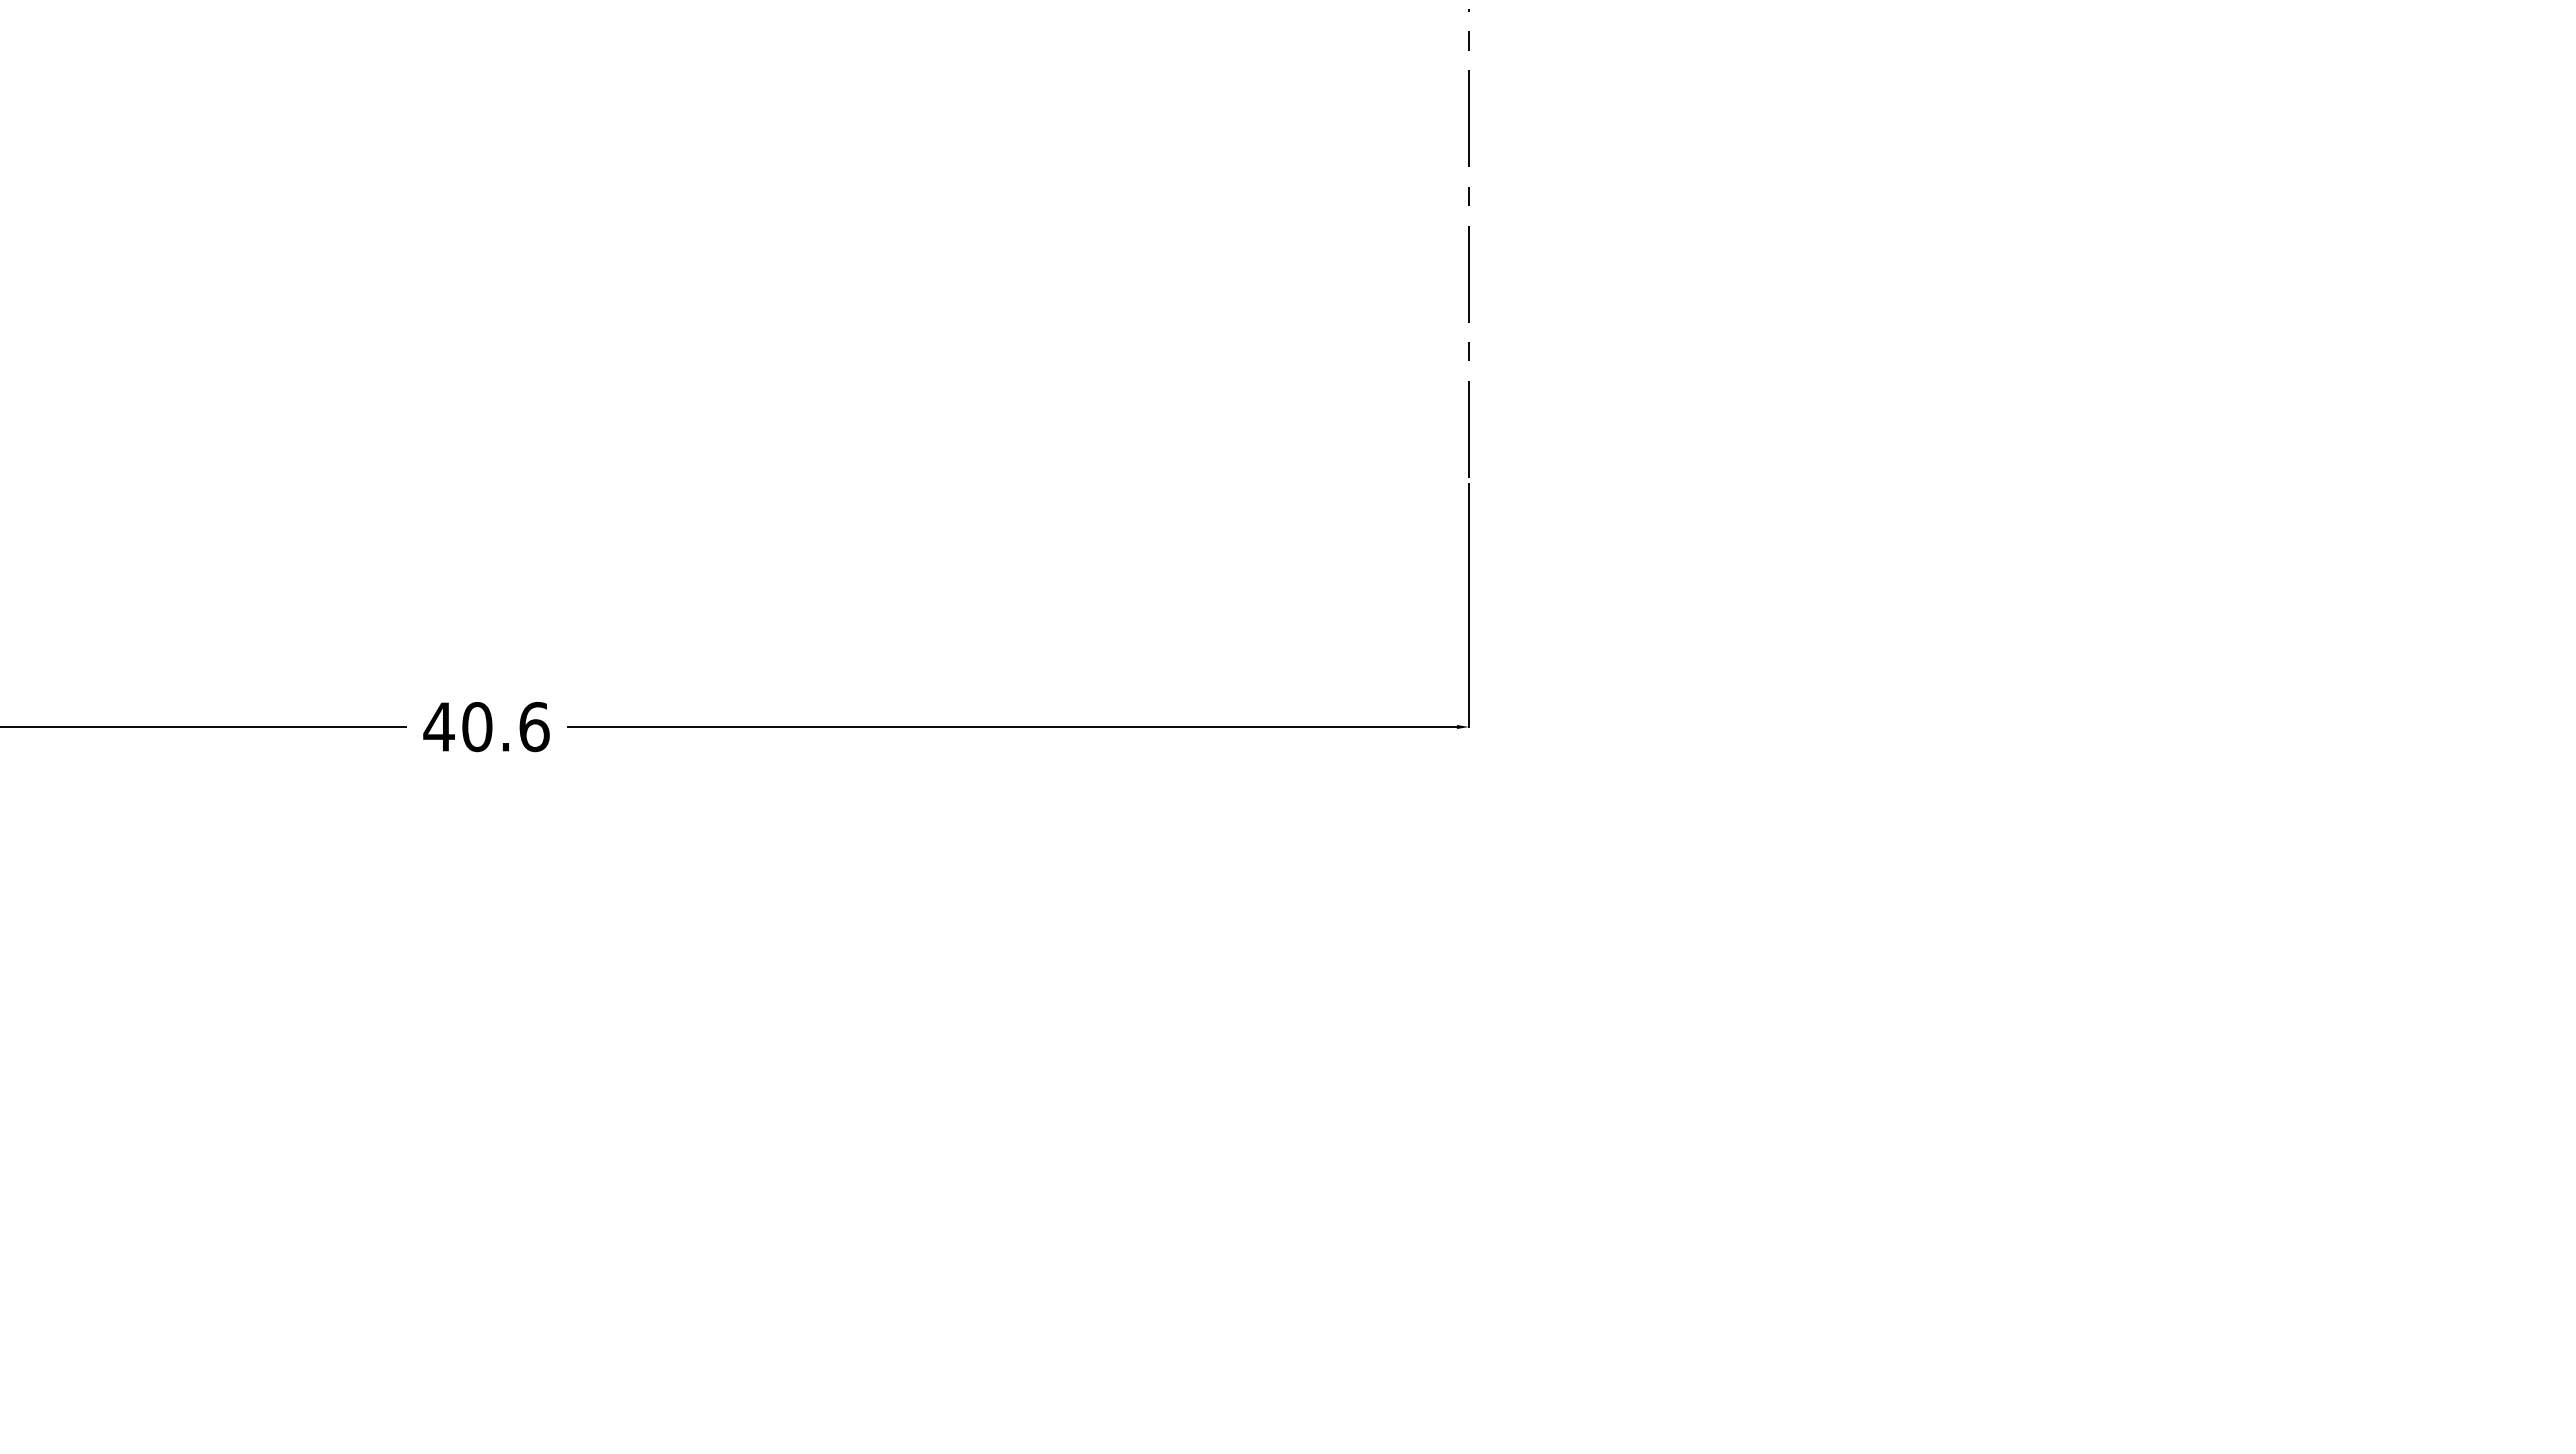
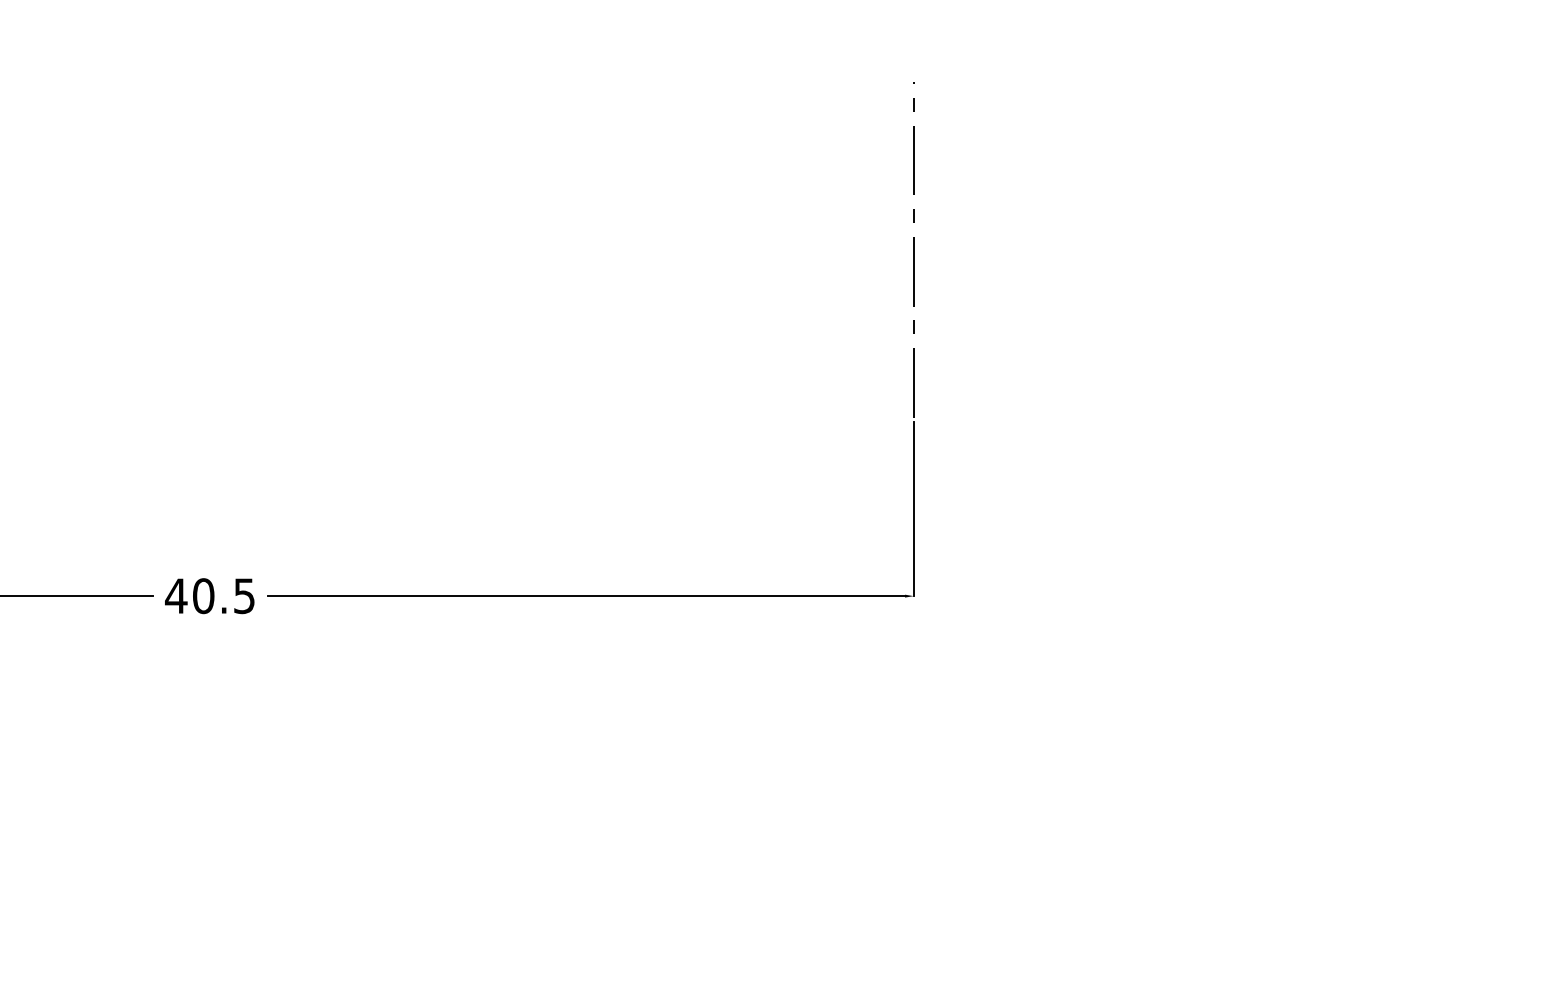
text: (534, 726) -> (244, 595), 40.6 -> 40.5

